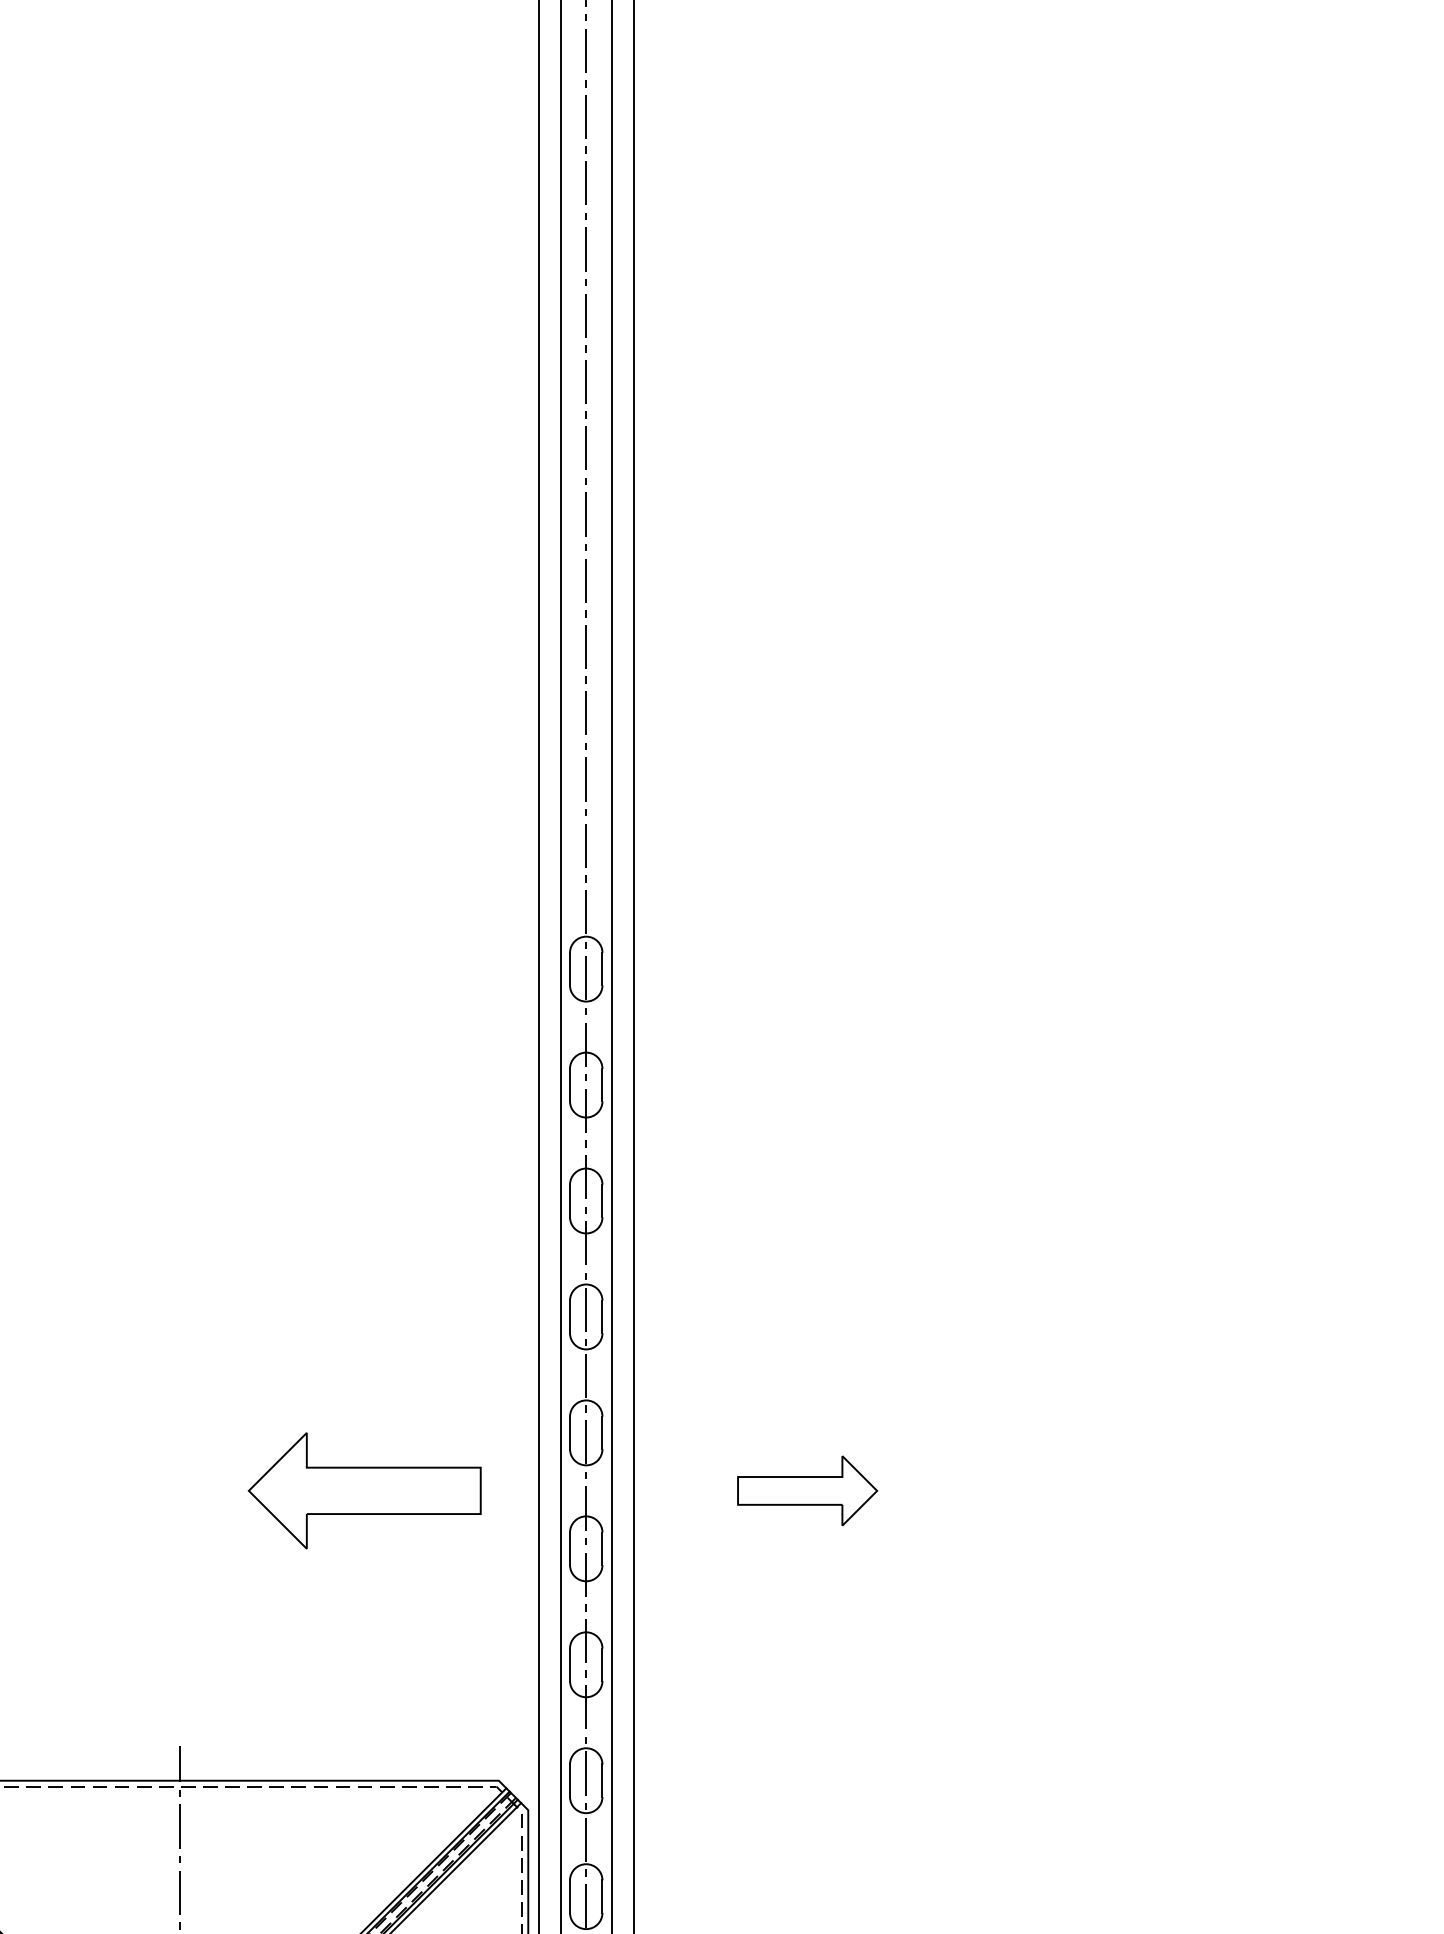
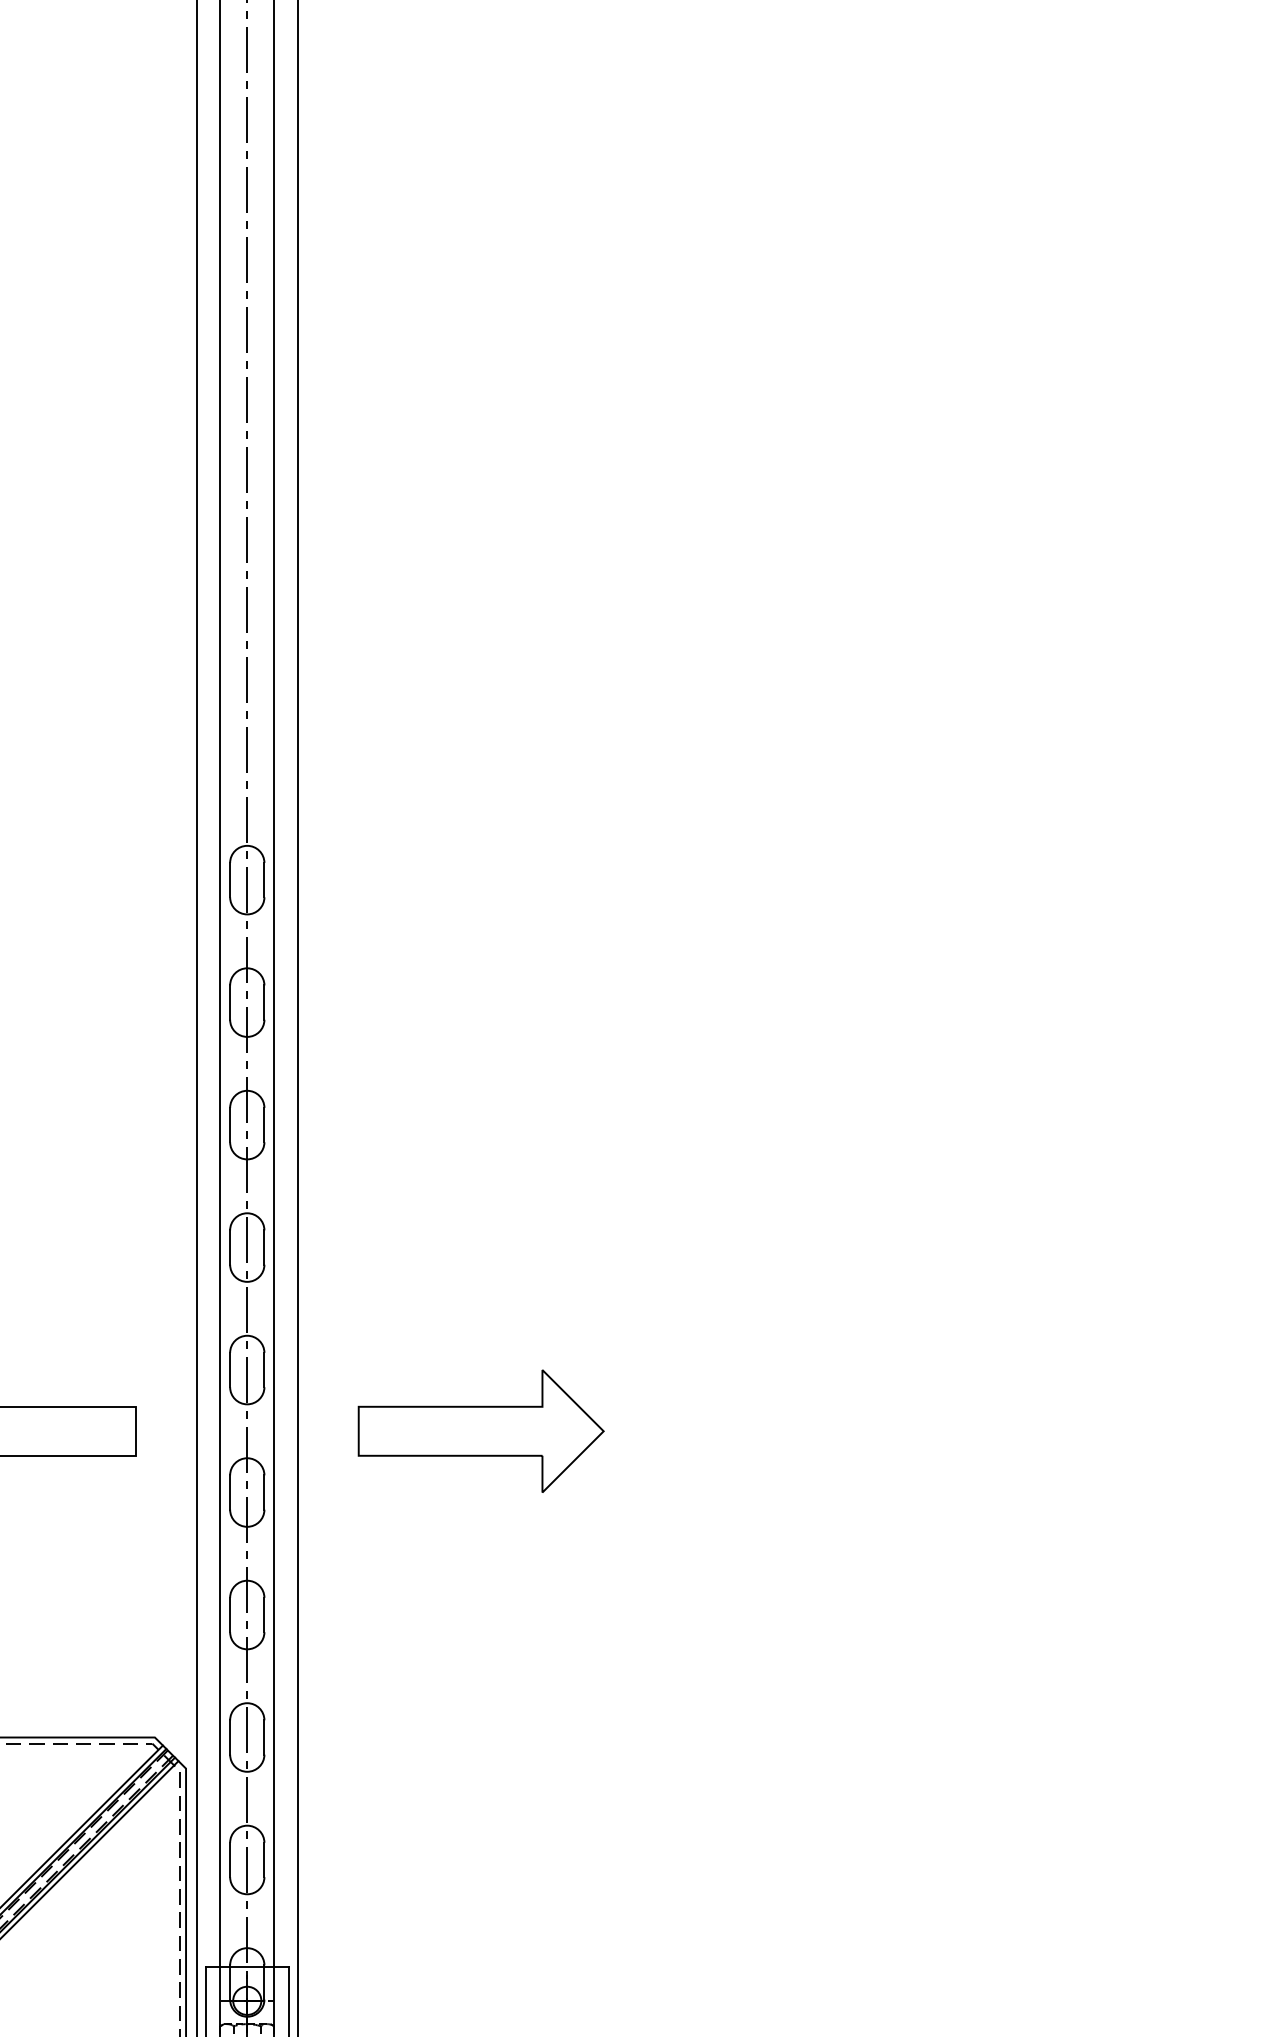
part: (807, 1490) -> (481, 1430), size x1.67

